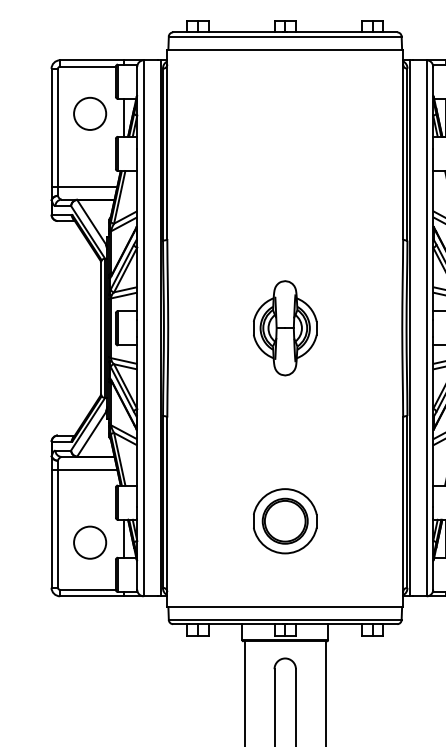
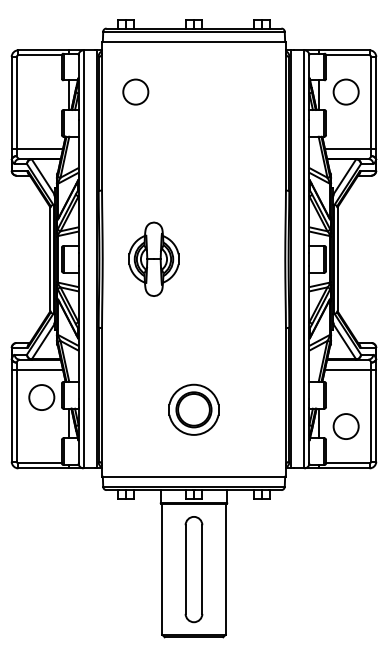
circle: (89, 113) -> (135, 91), moved
part: (284, 327) -> (153, 258), moved
circle: (89, 542) -> (41, 397), moved

